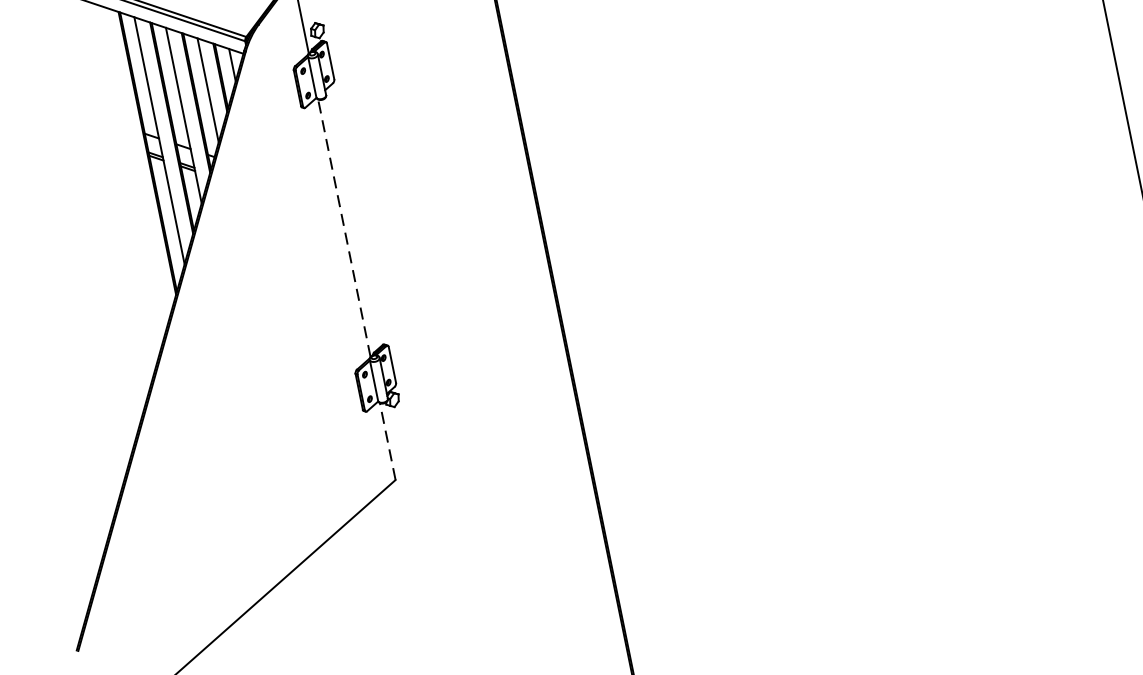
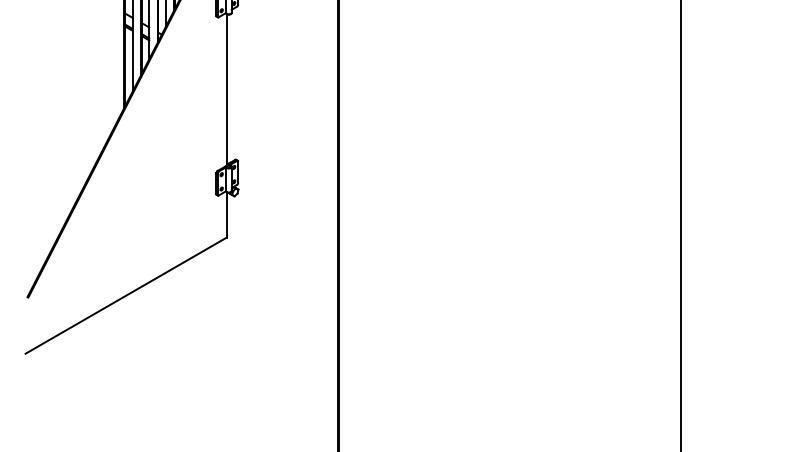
line: (343, 227) -> (226, 89), dashed -> solid
line: (386, 440) -> (226, 214), dashed -> solid

